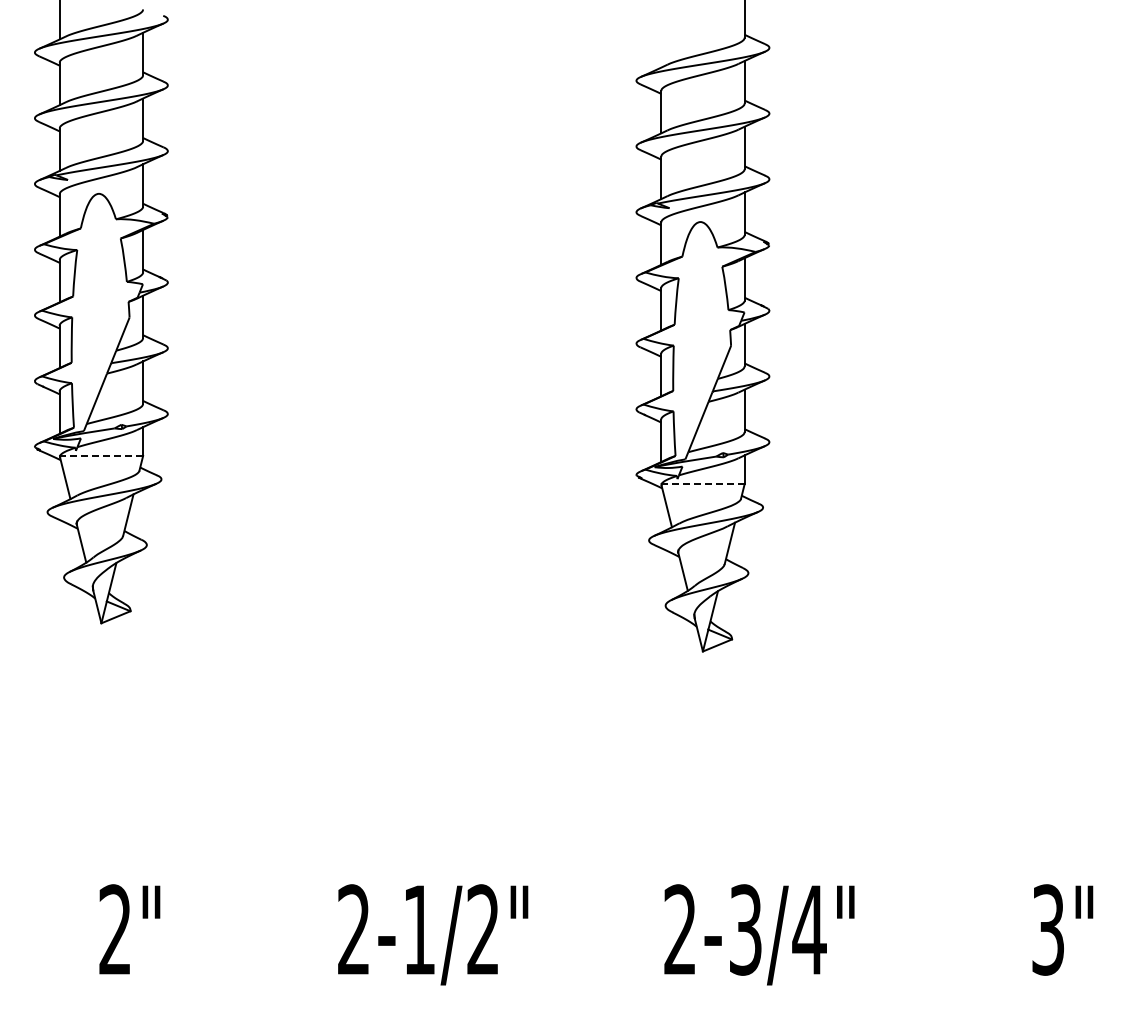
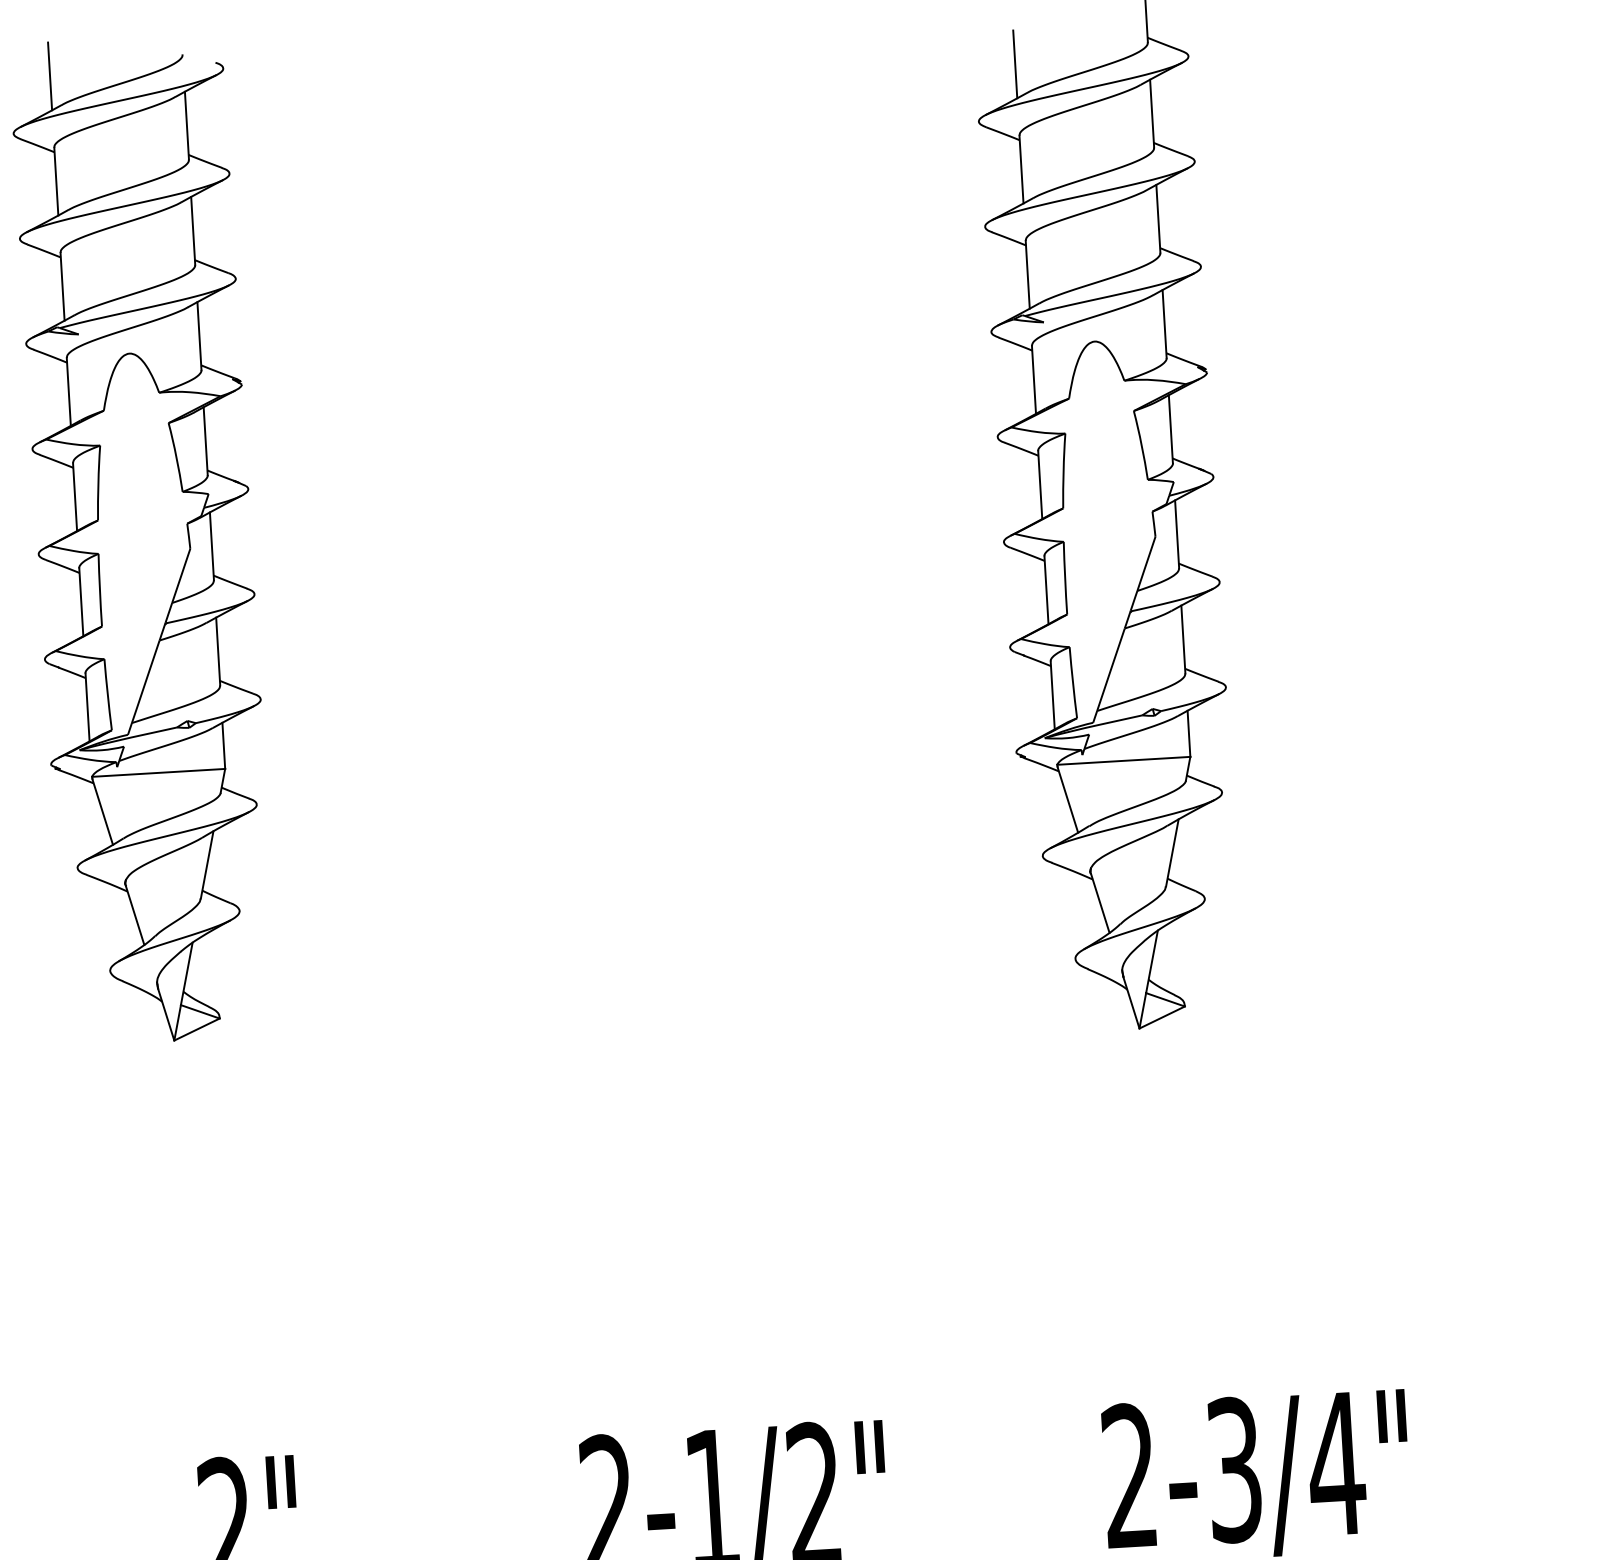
line: (661, 46) -> (1015, 64), added
line: (101, 456) -> (158, 773), dashed -> solid
line: (703, 484) -> (1124, 761), dashed -> solid

